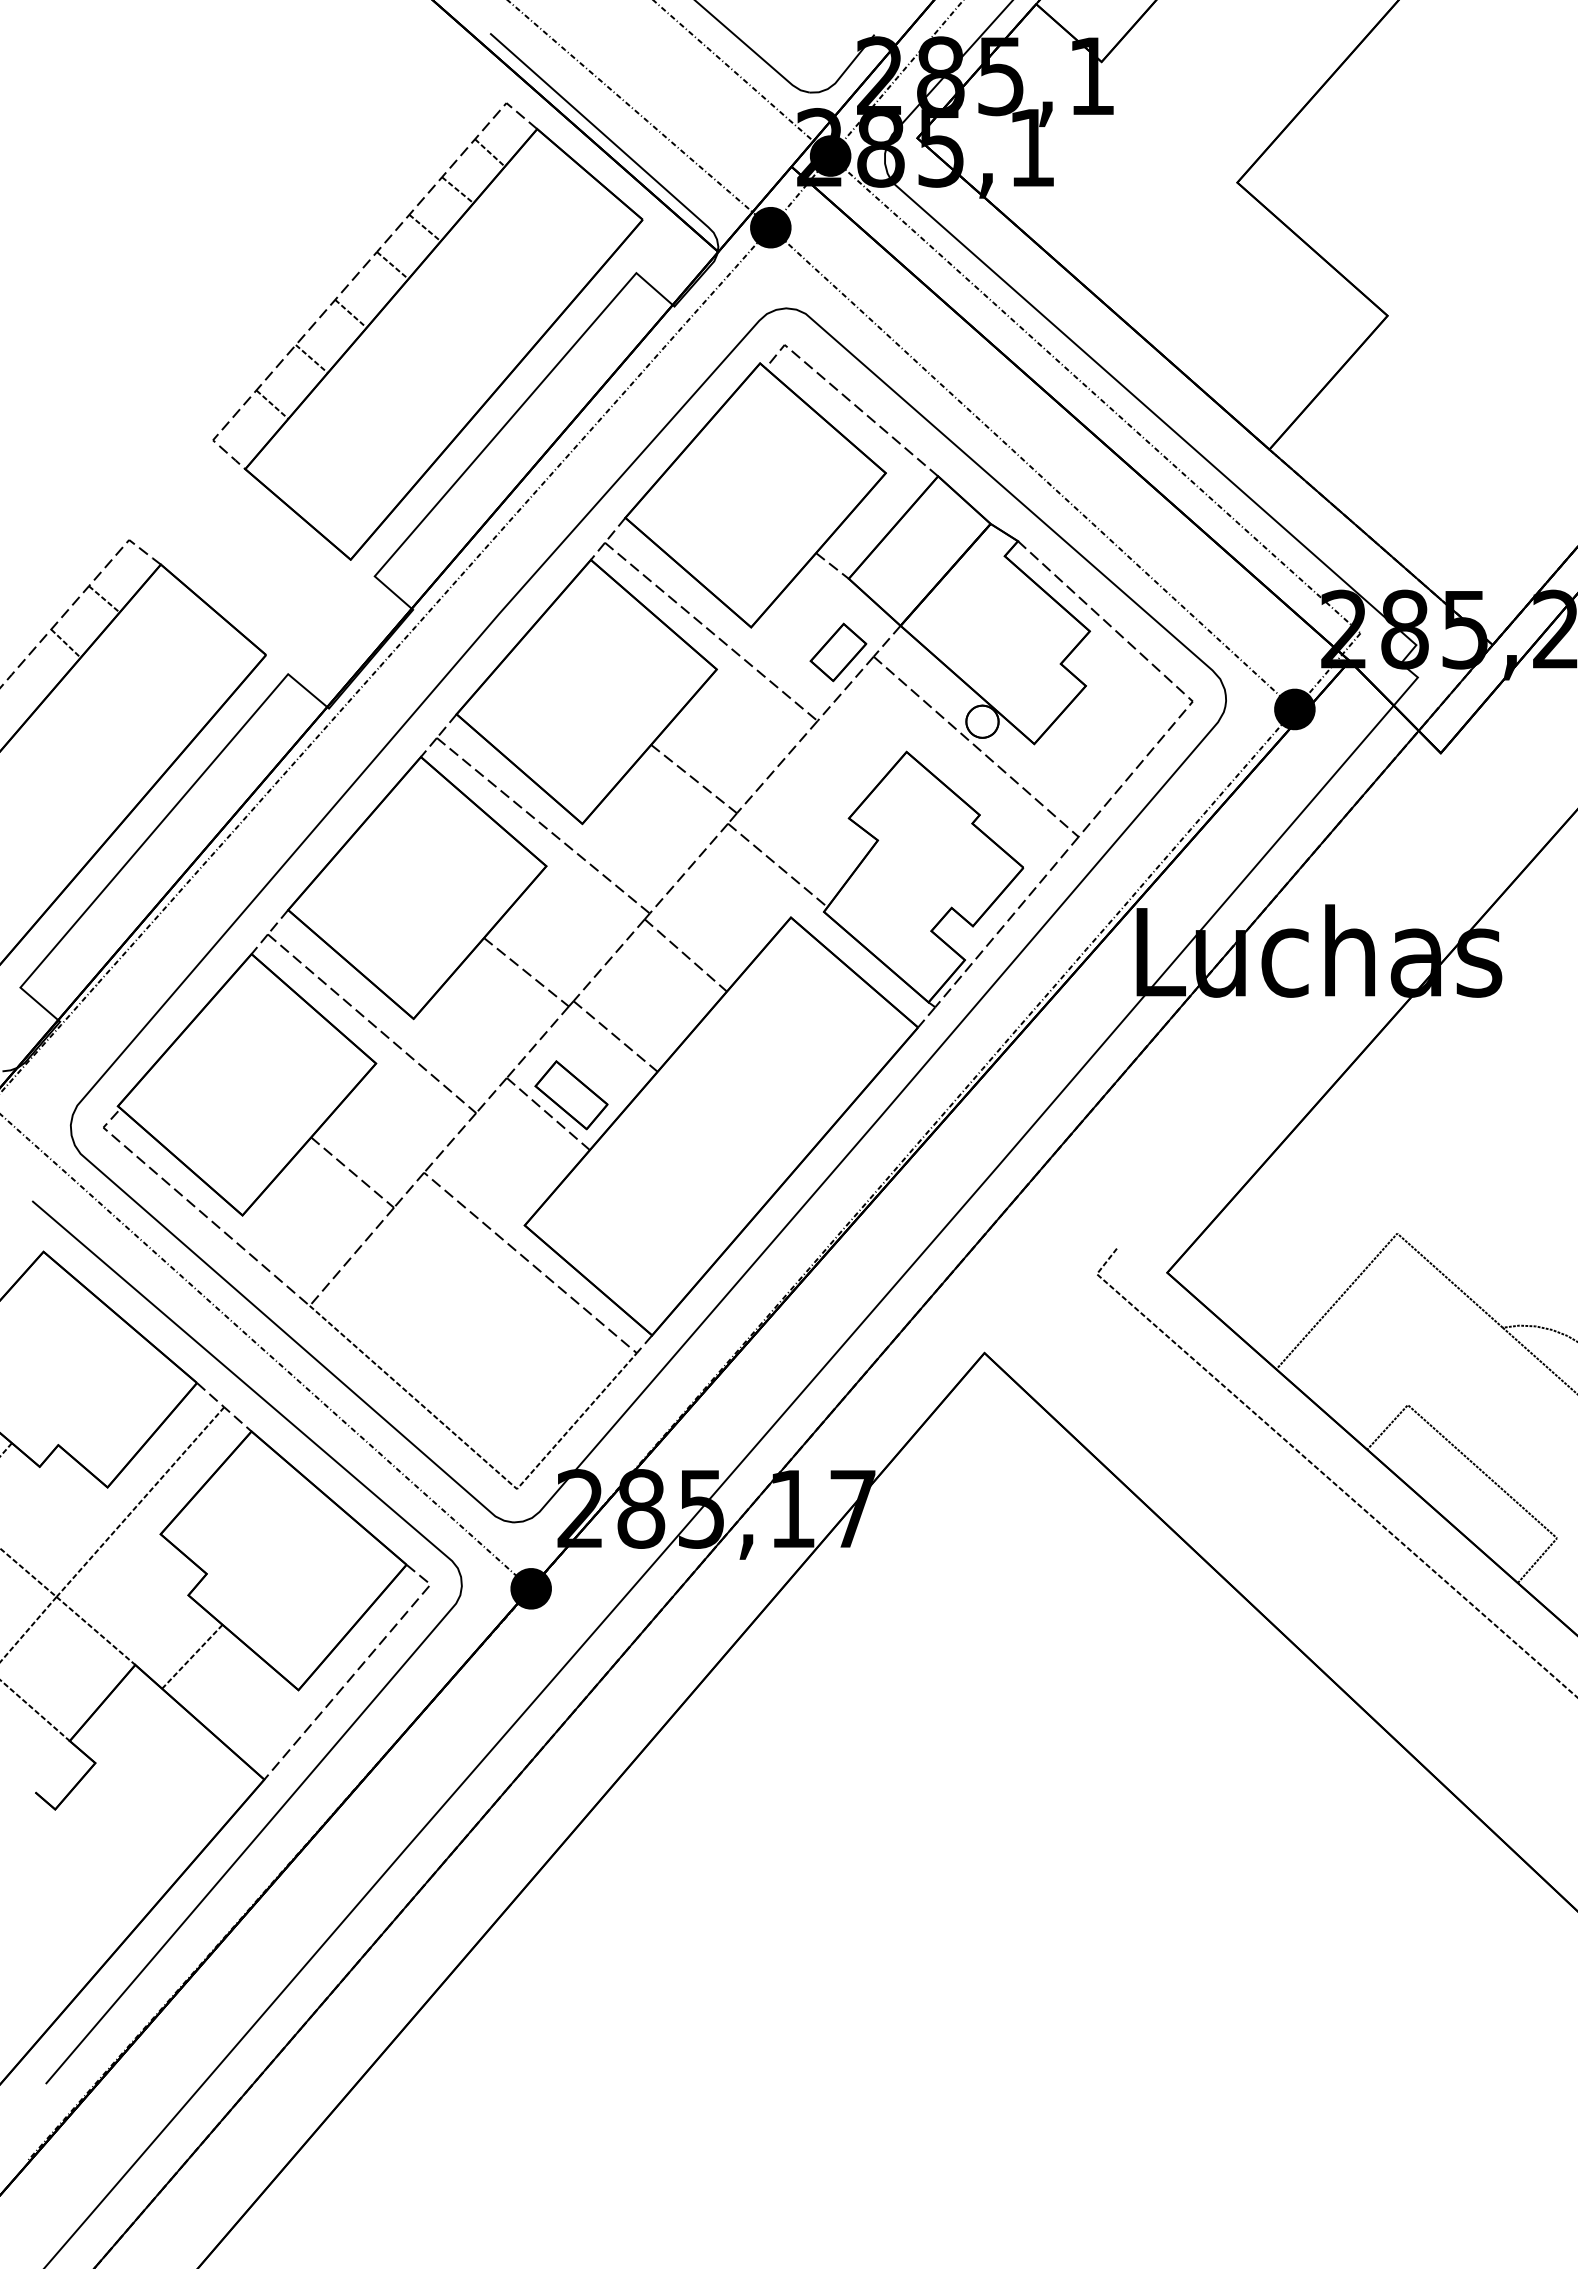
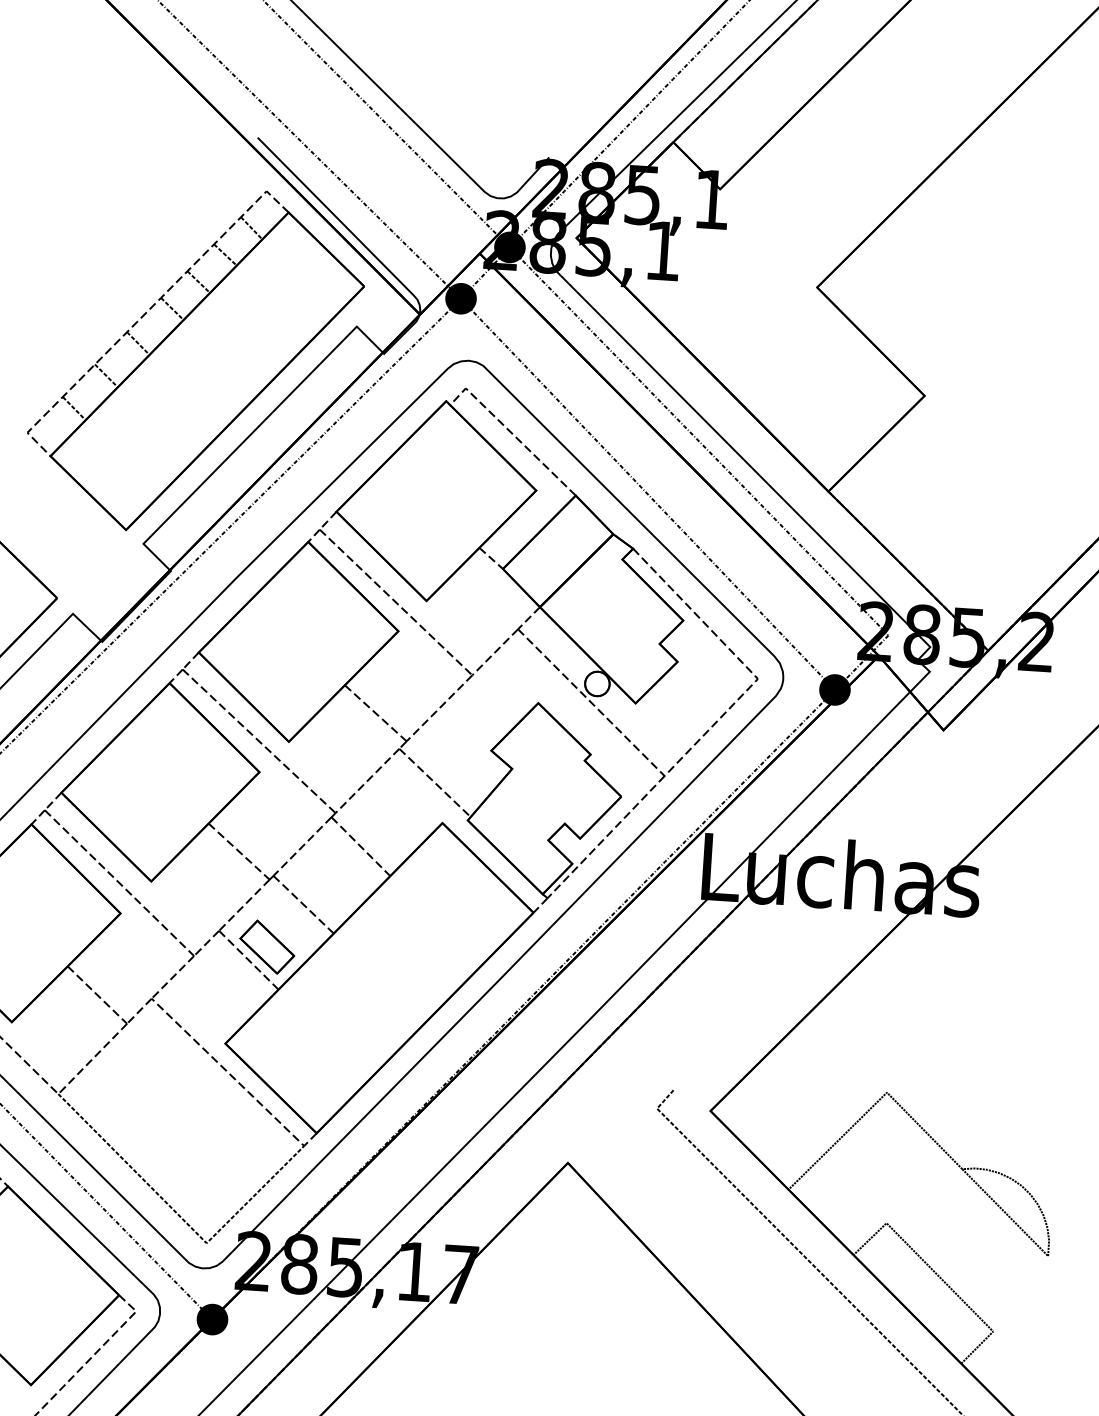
part: (838, 652) -> (491, 624), removed

